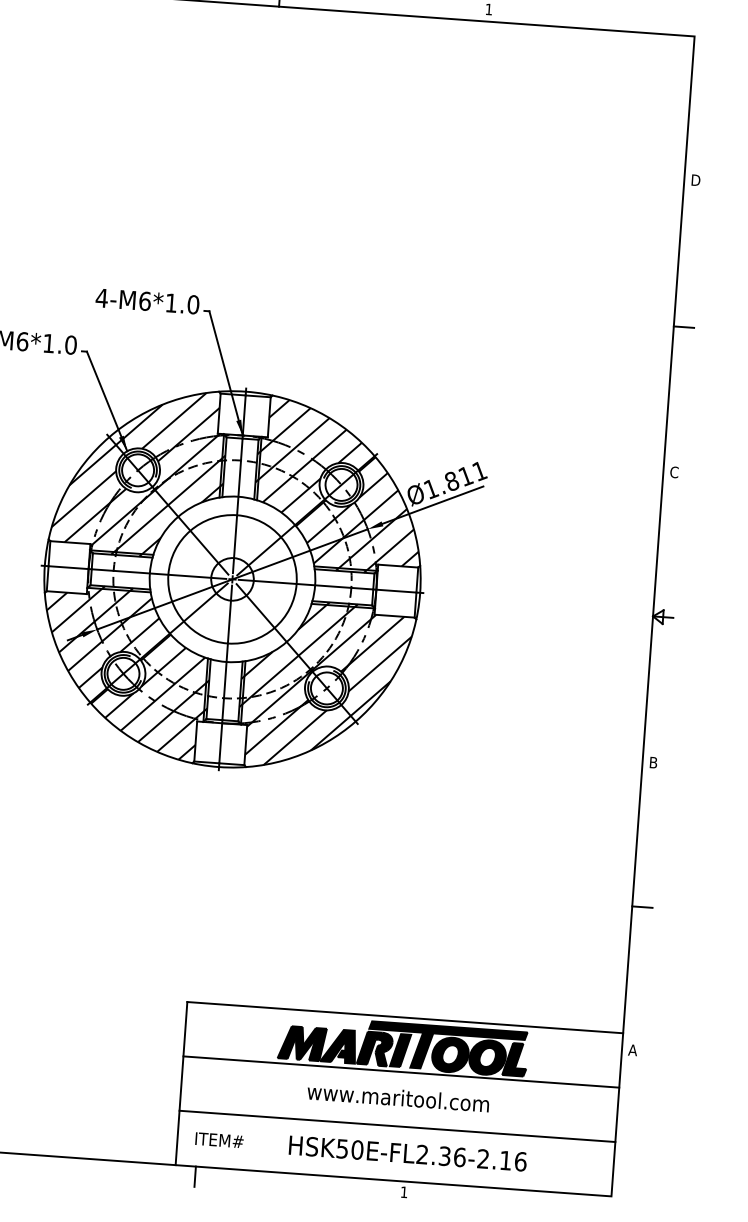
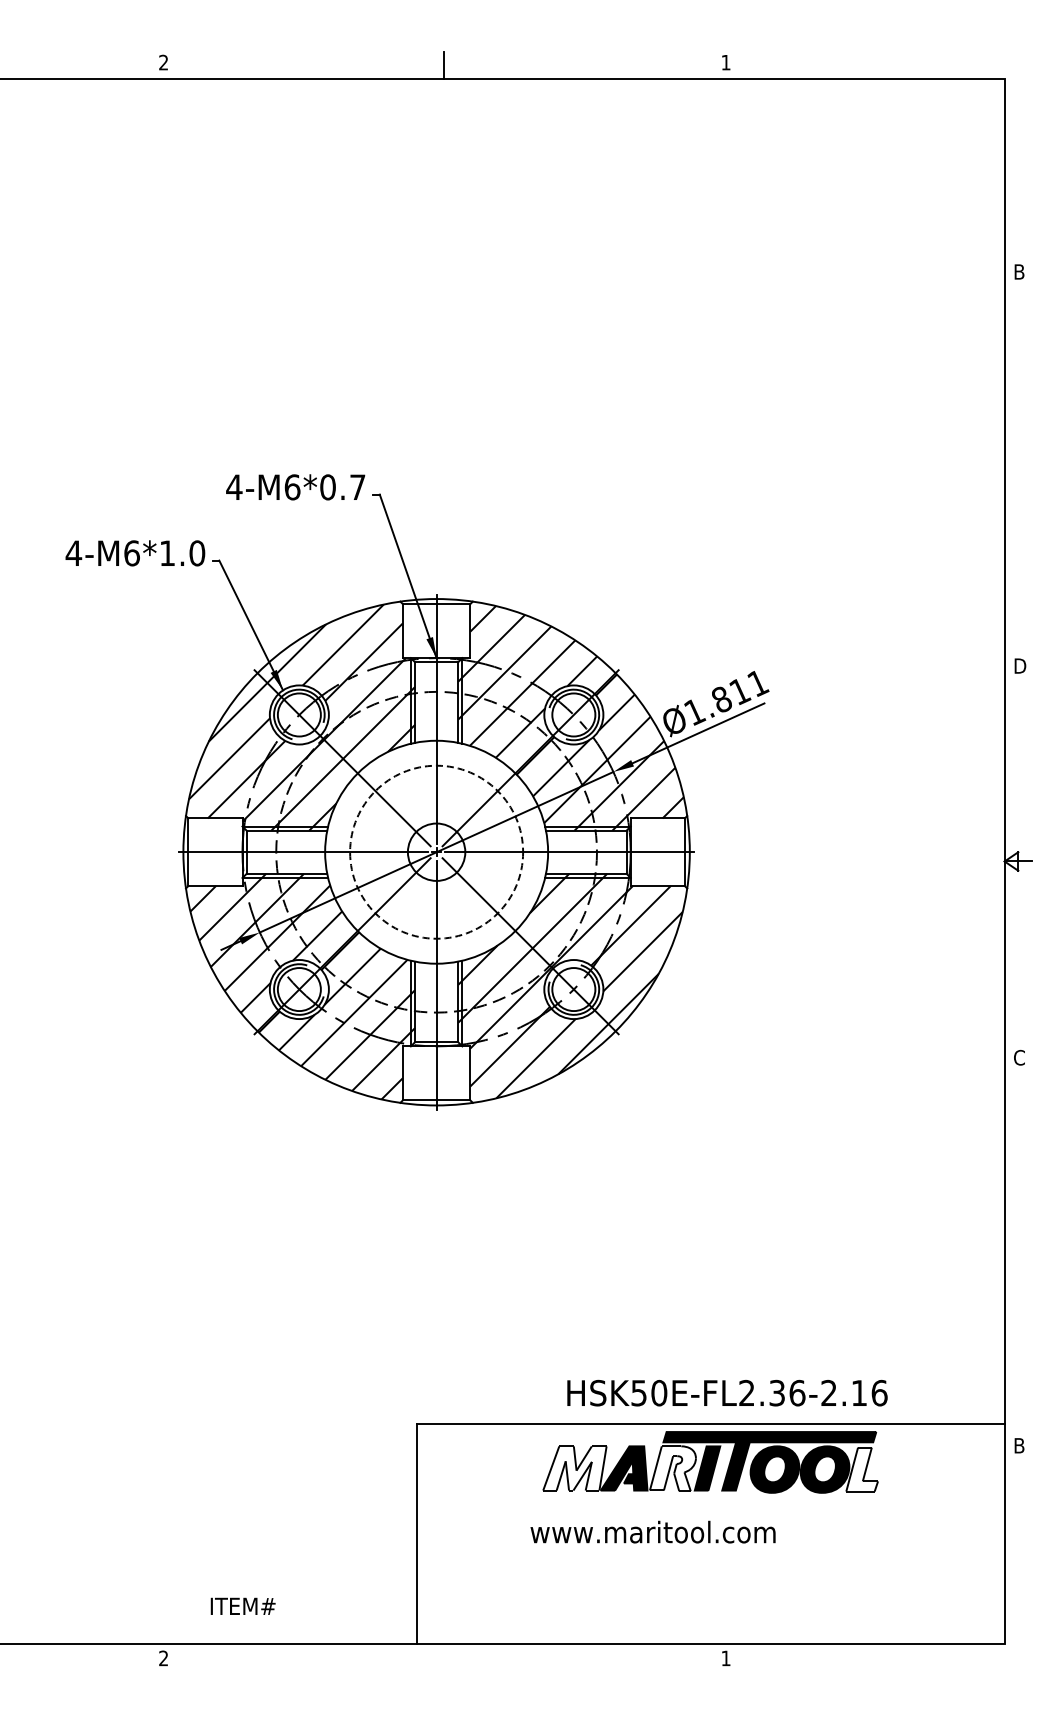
text: (696, 180) -> (1021, 272), D -> B
text: (182, 304) -> (342, 487), 4-M6*1.0 -> 4-M6*0.7
line: (684, 327) -> (1018, 470), removed
text: (675, 471) -> (1020, 665), C -> D
circle: (232, 578) -> (436, 851), solid -> dashed
text: (653, 762) -> (1019, 1057), B -> C
line: (642, 906) -> (1018, 1252), removed
fill: (301, 1043) -> (574, 1468), removed
fill: (374, 1048) -> (672, 1468), removed
text: (633, 1050) -> (1019, 1445), A -> B
fill: (515, 1059) -> (862, 1469), removed
line: (401, 1072) -> (710, 1497), removed
text: (397, 1097) -> (652, 1531), moved
line: (397, 1126) -> (710, 1570), removed
text: (219, 1139) -> (242, 1605), moved
text: (408, 1153) -> (727, 1392), moved
line: (195, 1176) -> (444, 1657), removed

